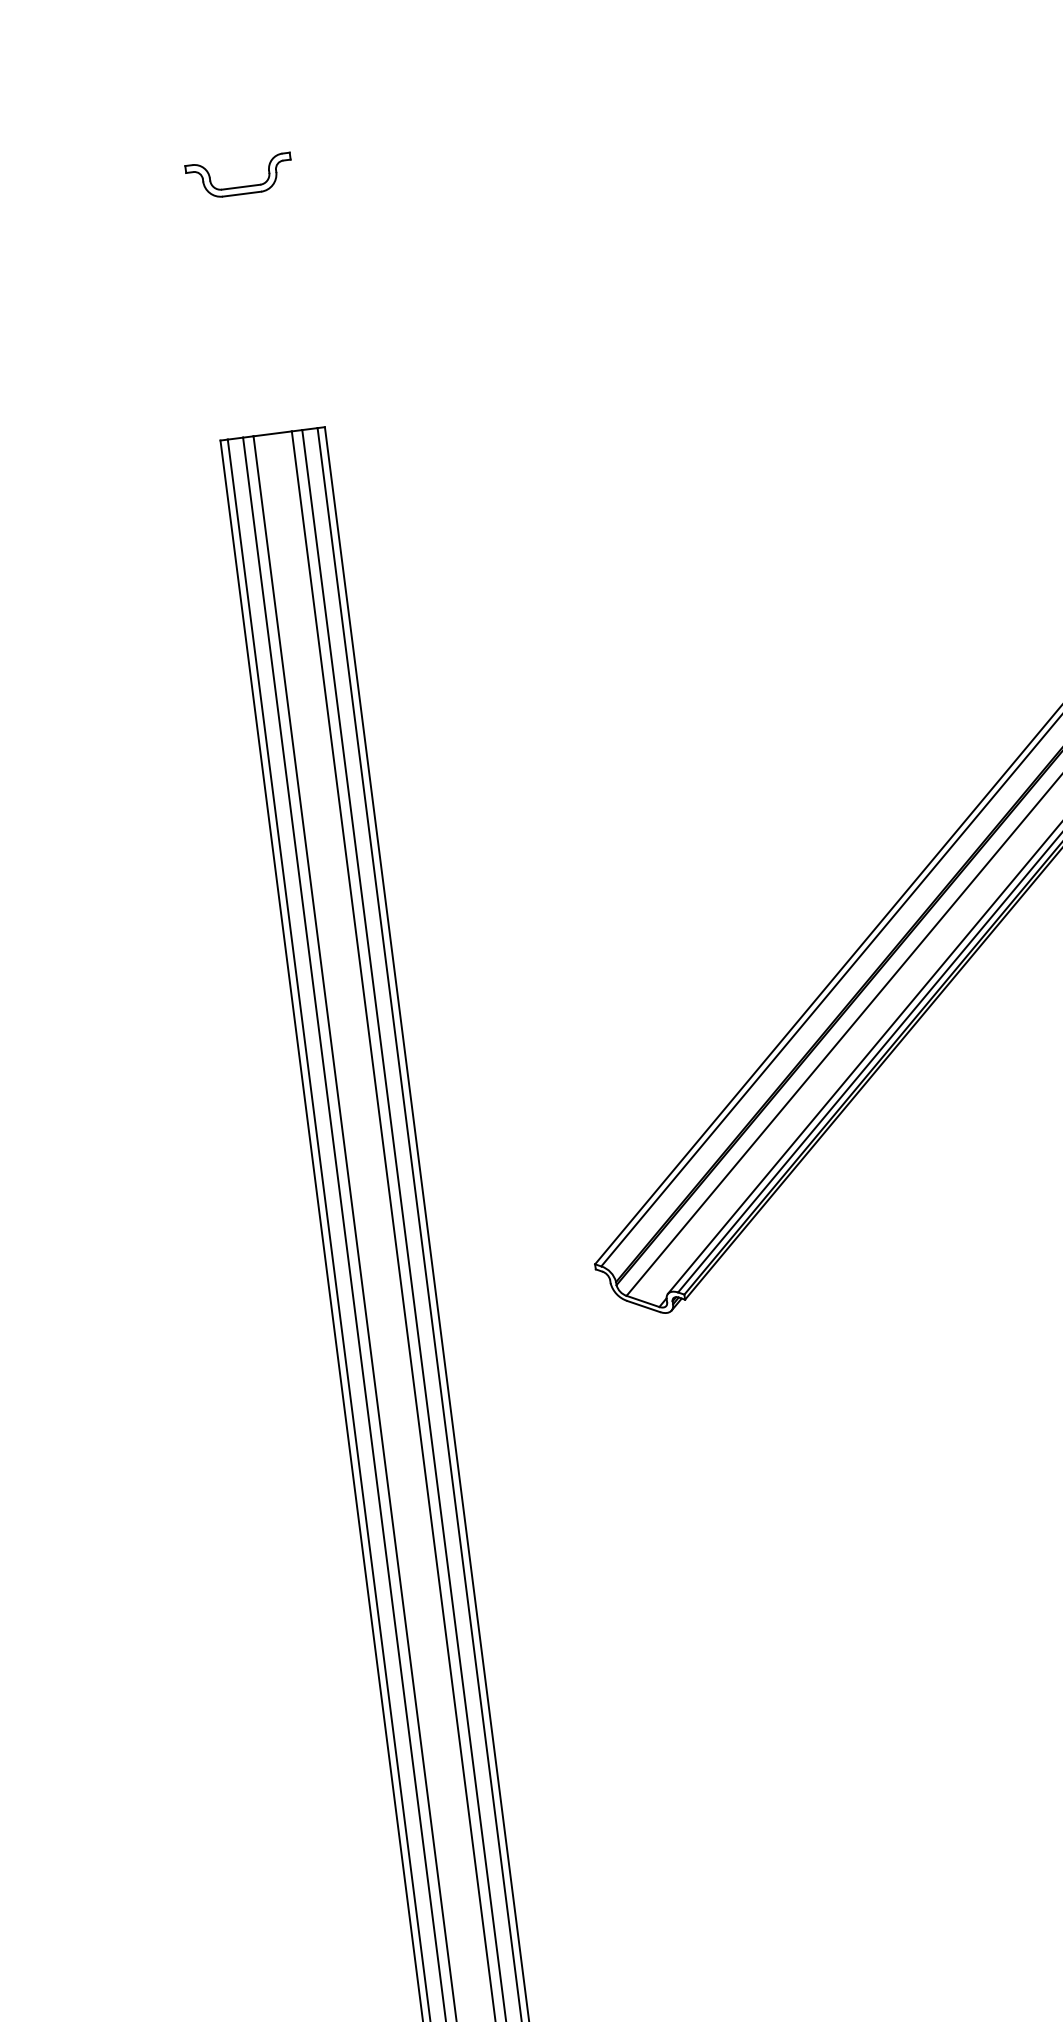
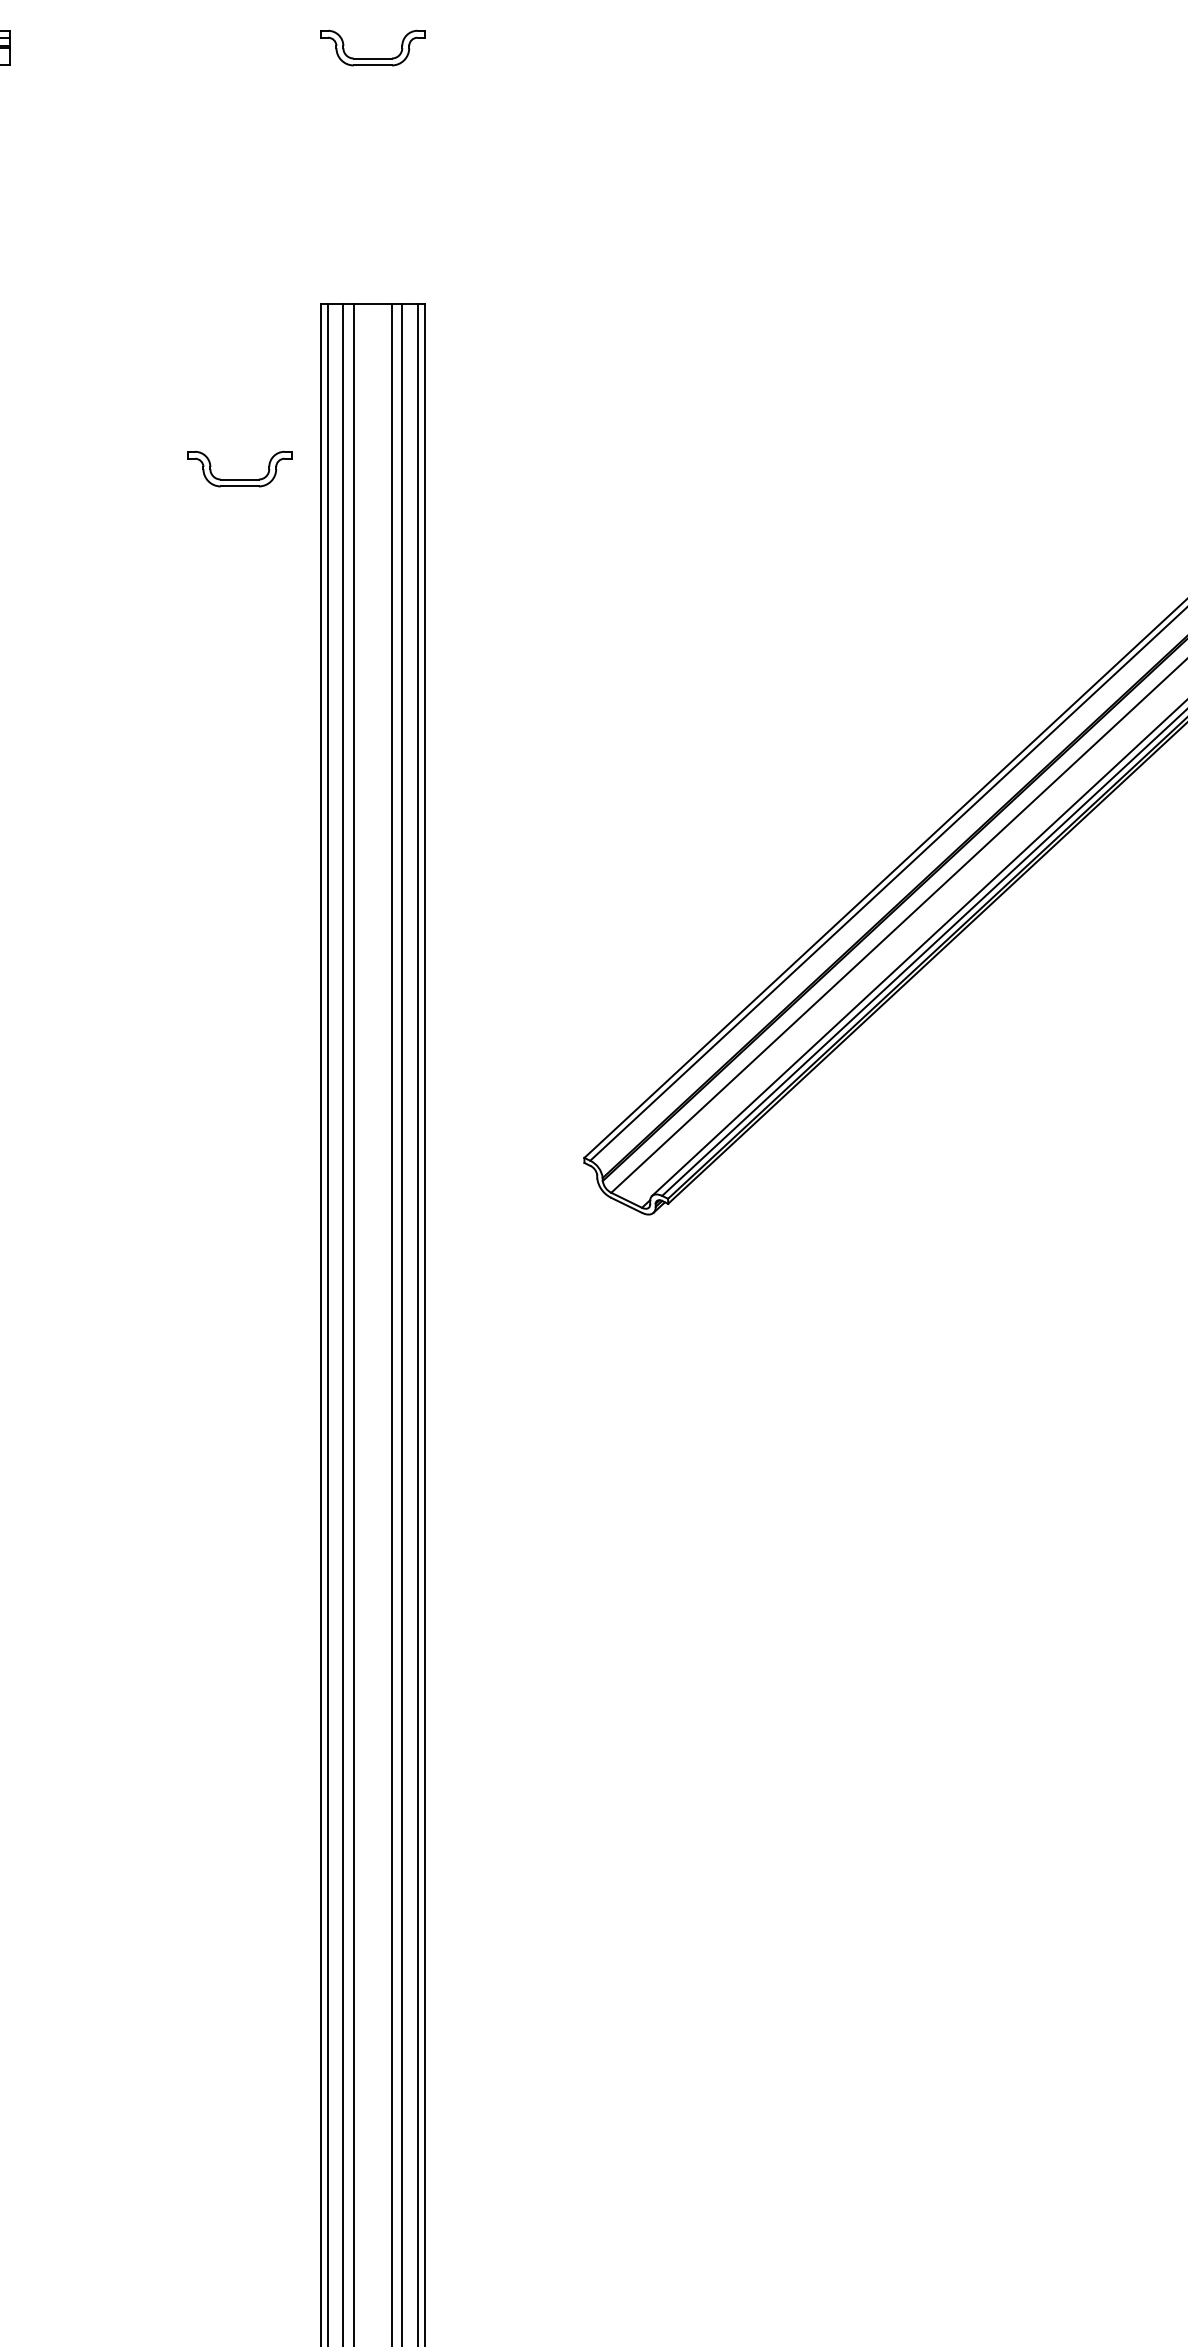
part: (161, 627) -> (239, 479), added

